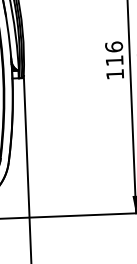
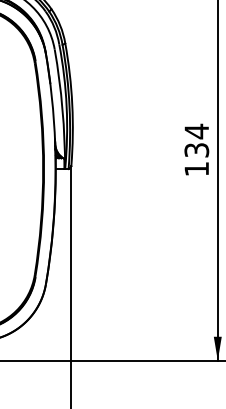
text: (114, 53) -> (196, 140), 116 -> 134

